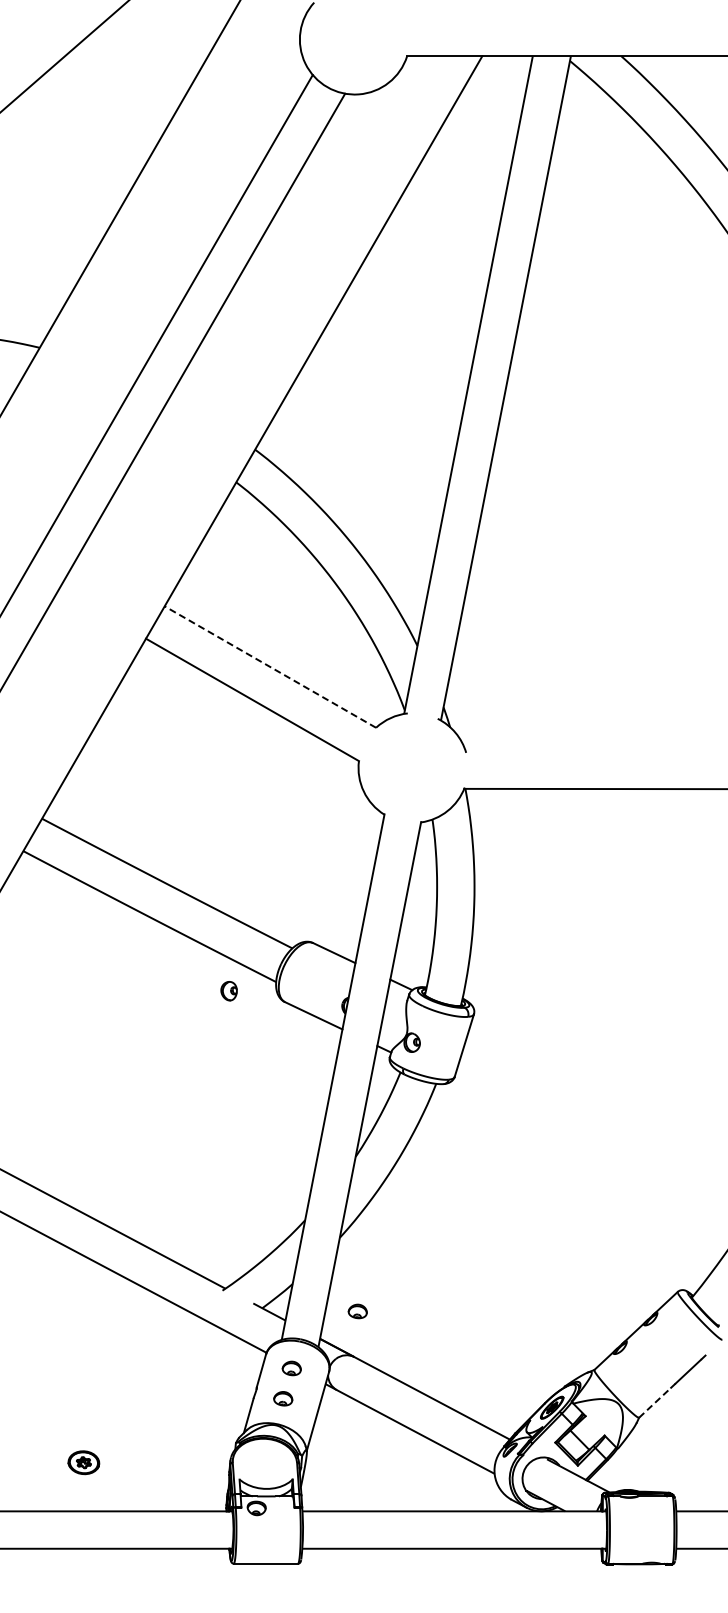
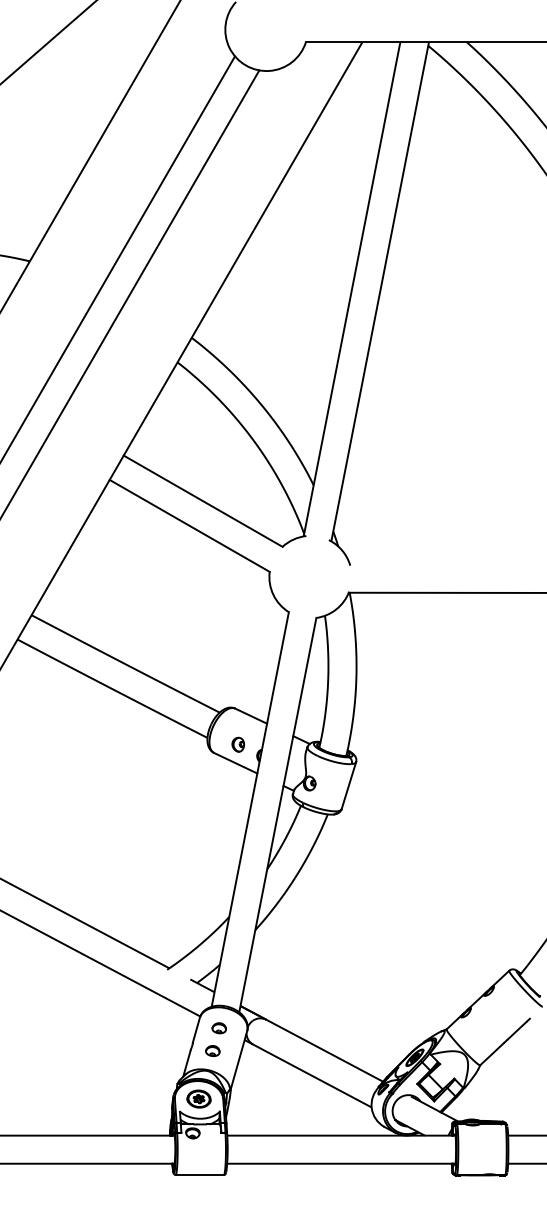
line: (270, 667) -> (203, 501), dashed -> solid
part: (228, 991) -> (237, 745), moved
part: (357, 1311) -> (268, 985), removed
line: (655, 1402) -> (492, 1053), dashed -> solid
part: (83, 1462) -> (198, 1098), moved

